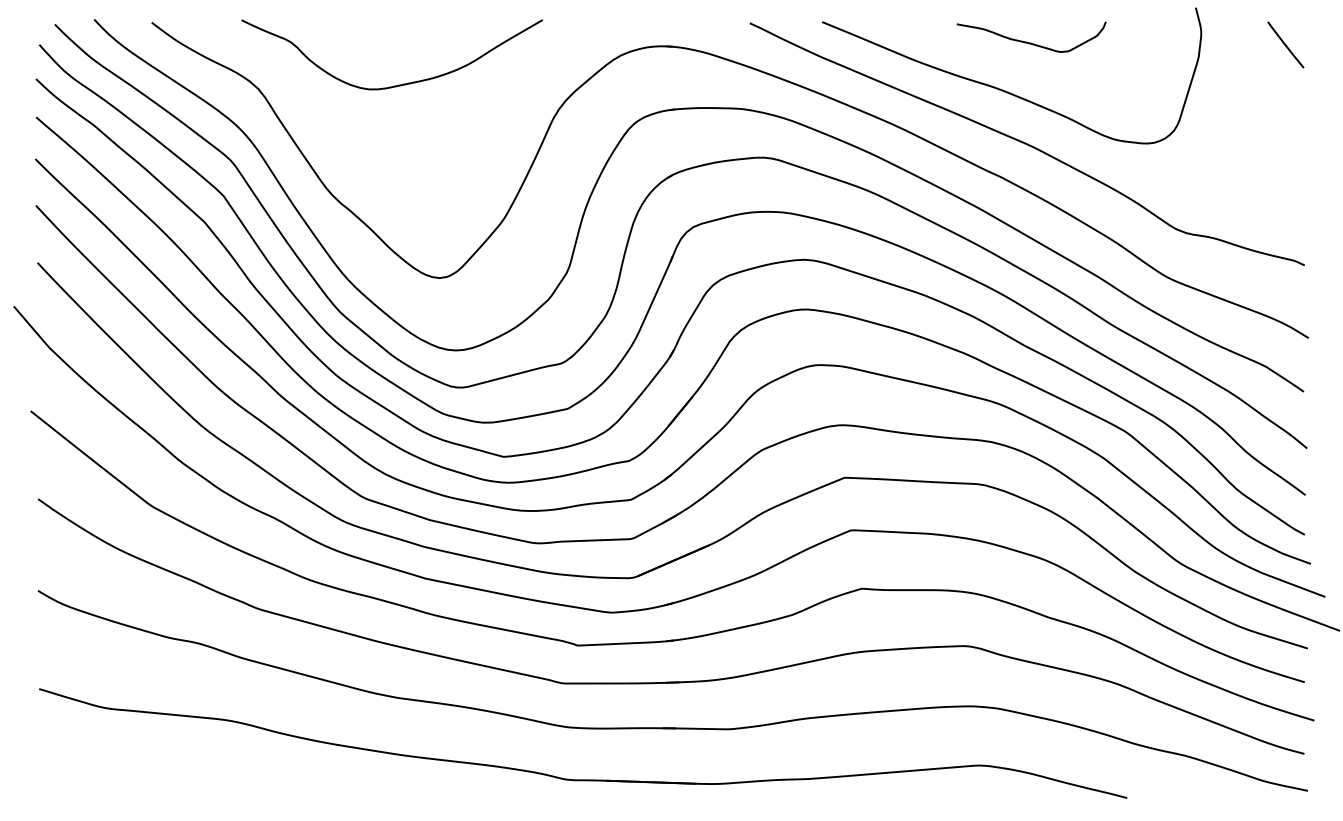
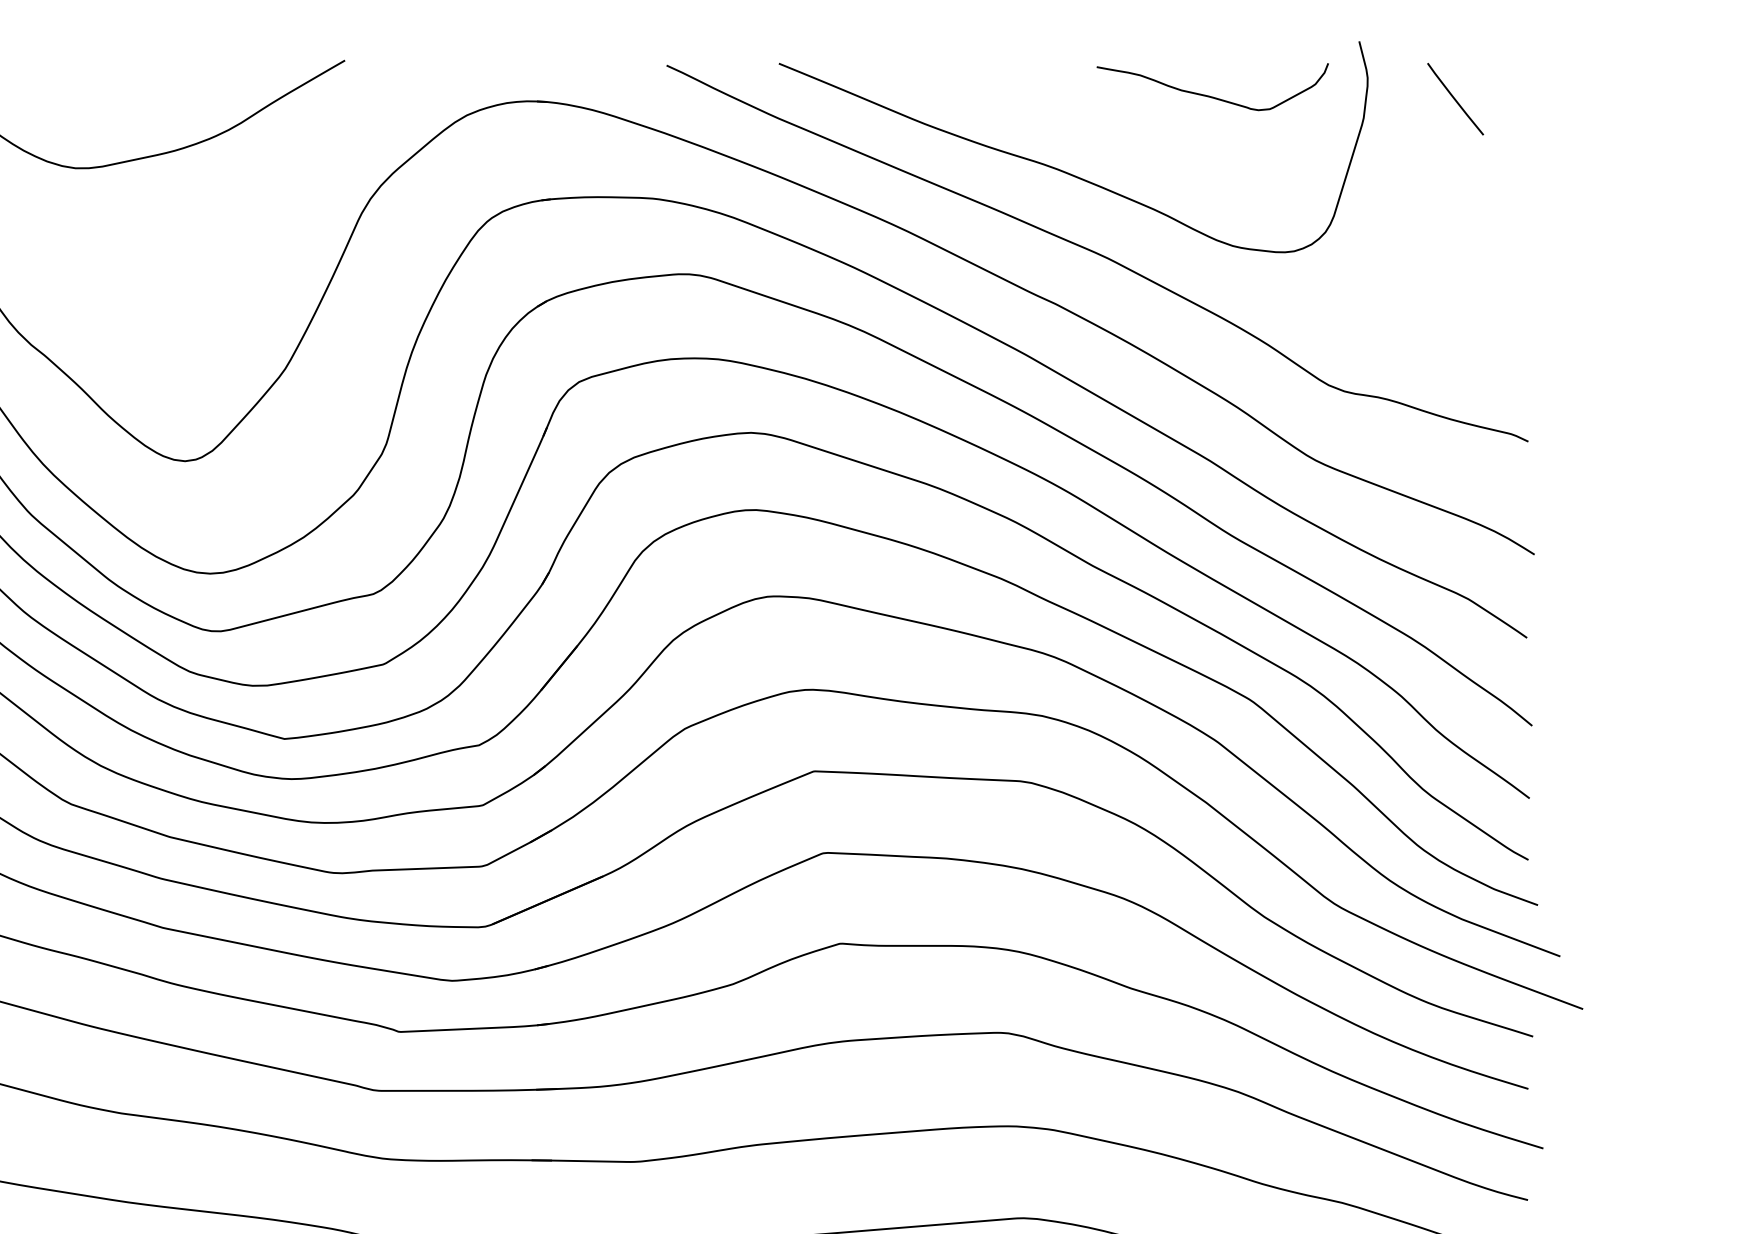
curve: (1030, 42) -> (1211, 95), moved
line: (1285, 44) -> (1455, 98), moved

